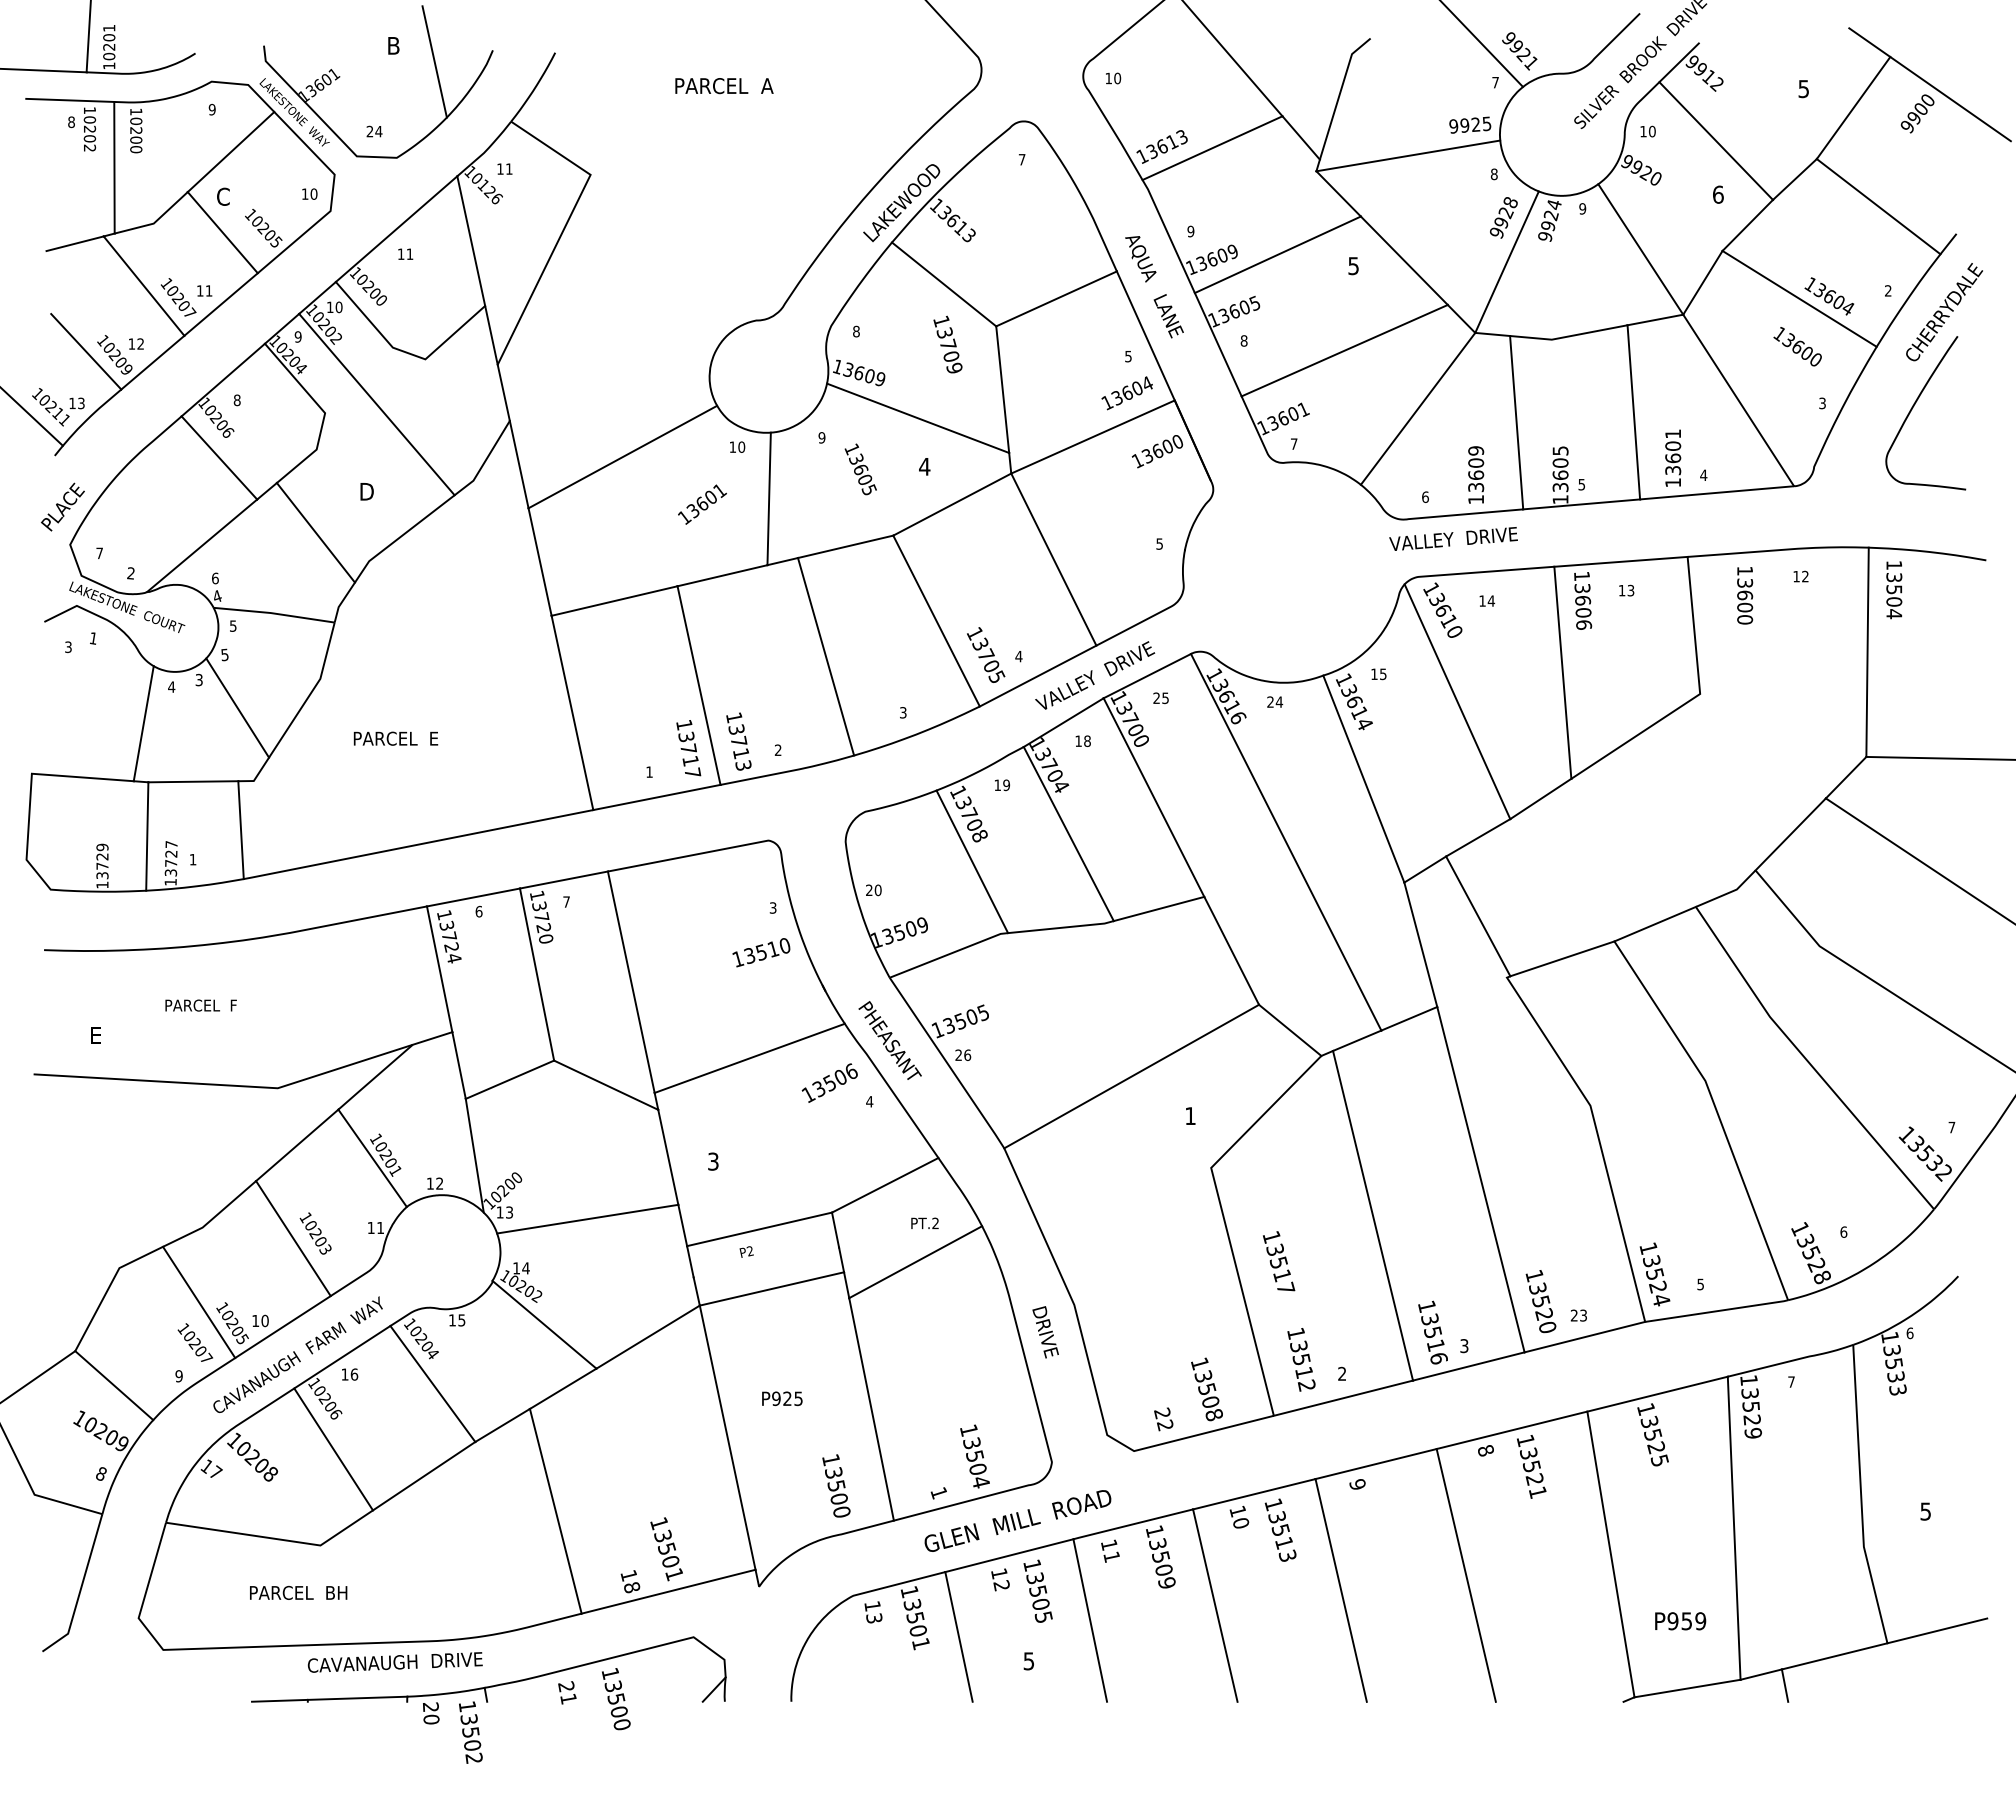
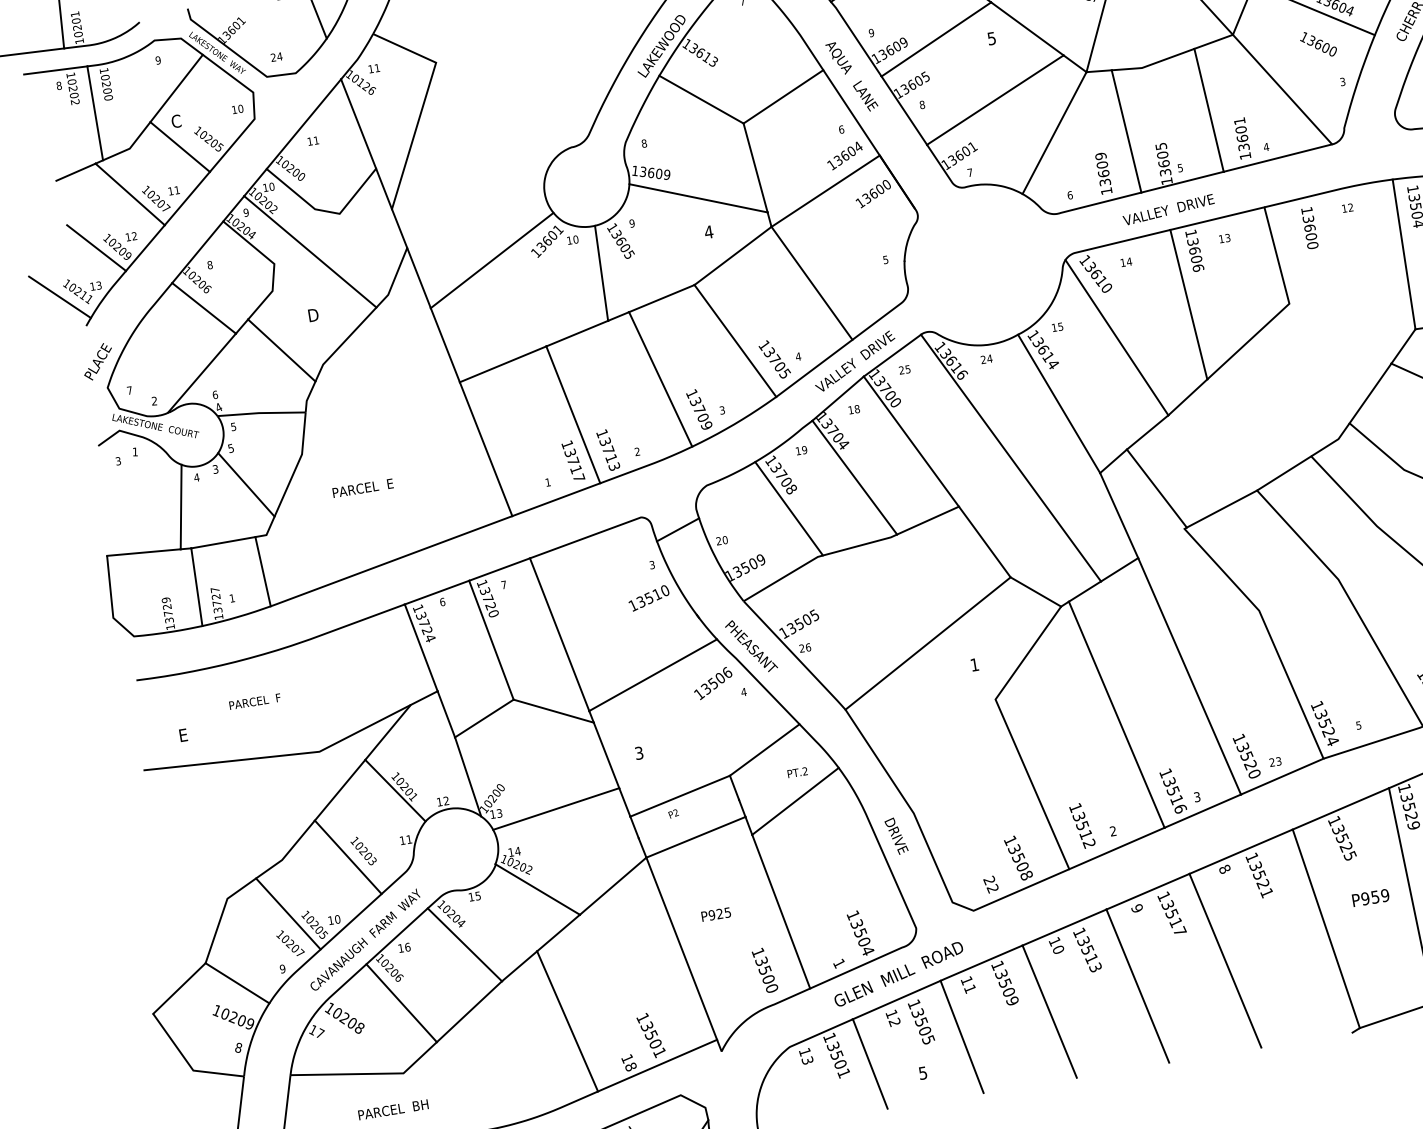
text: (947, 344) -> (698, 409), moved
text: (1128, 356) -> (841, 129), 5 -> 6
text: (860, 469) -> (620, 241), moved
text: (702, 504) -> (547, 241), moved
text: (1453, 538) -> (1168, 209), moved
line: (815, 865) -> (677, 529), added
text: (1279, 1261) -> (1172, 912), moved
text: (1680, 1621) -> (1370, 898), moved

